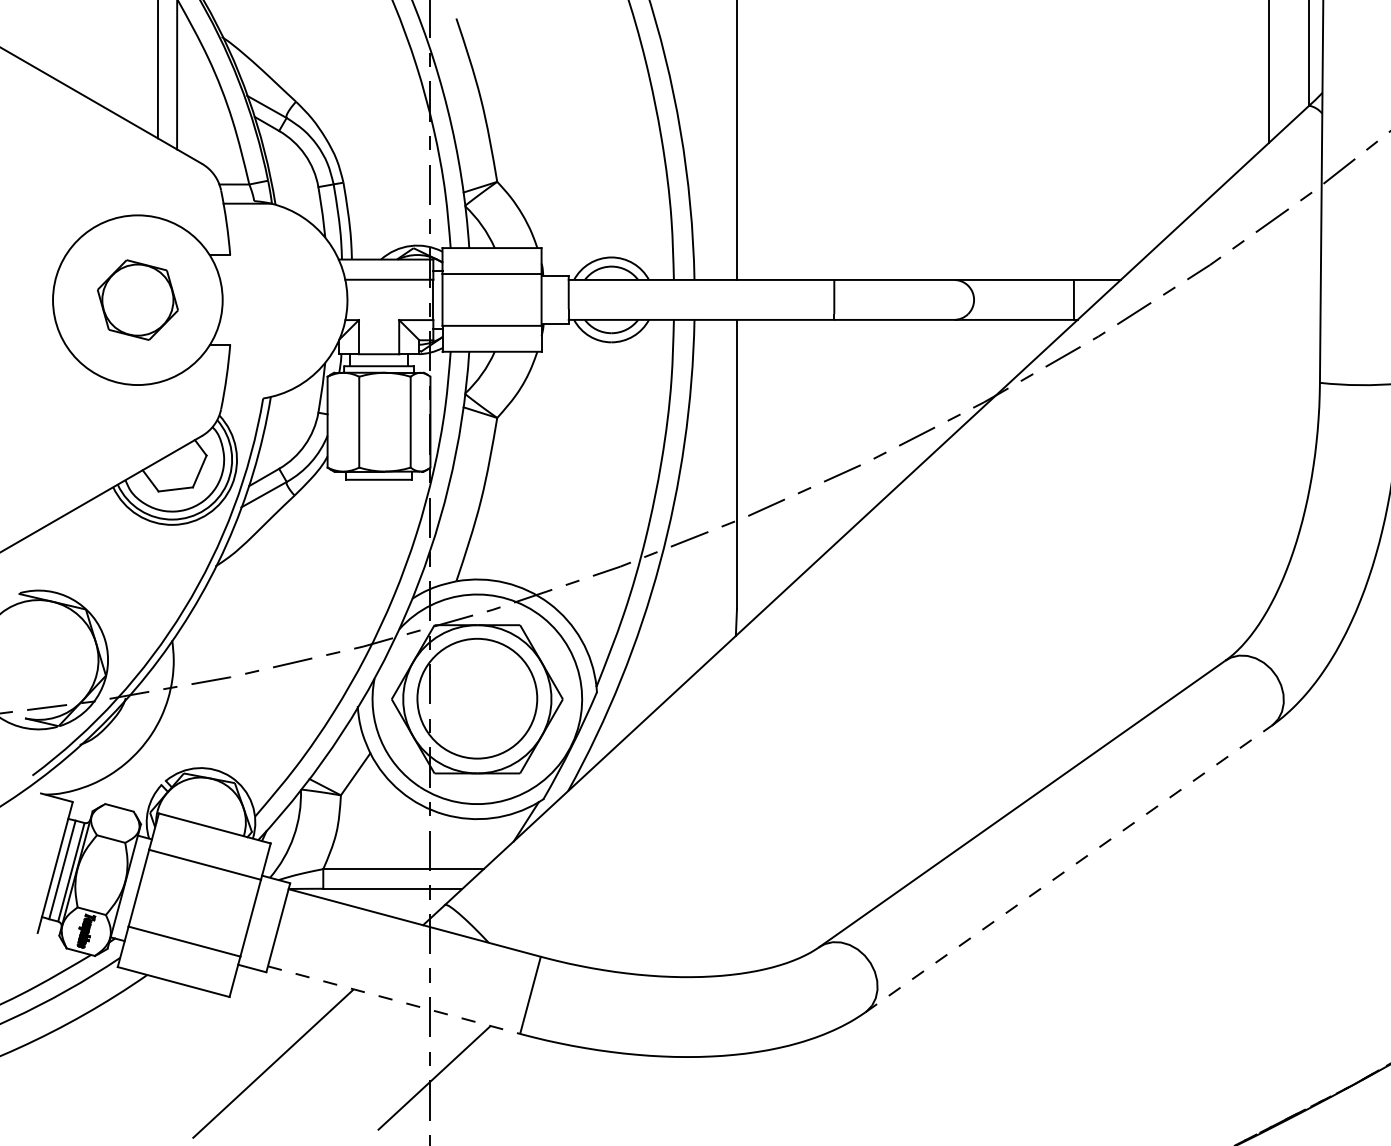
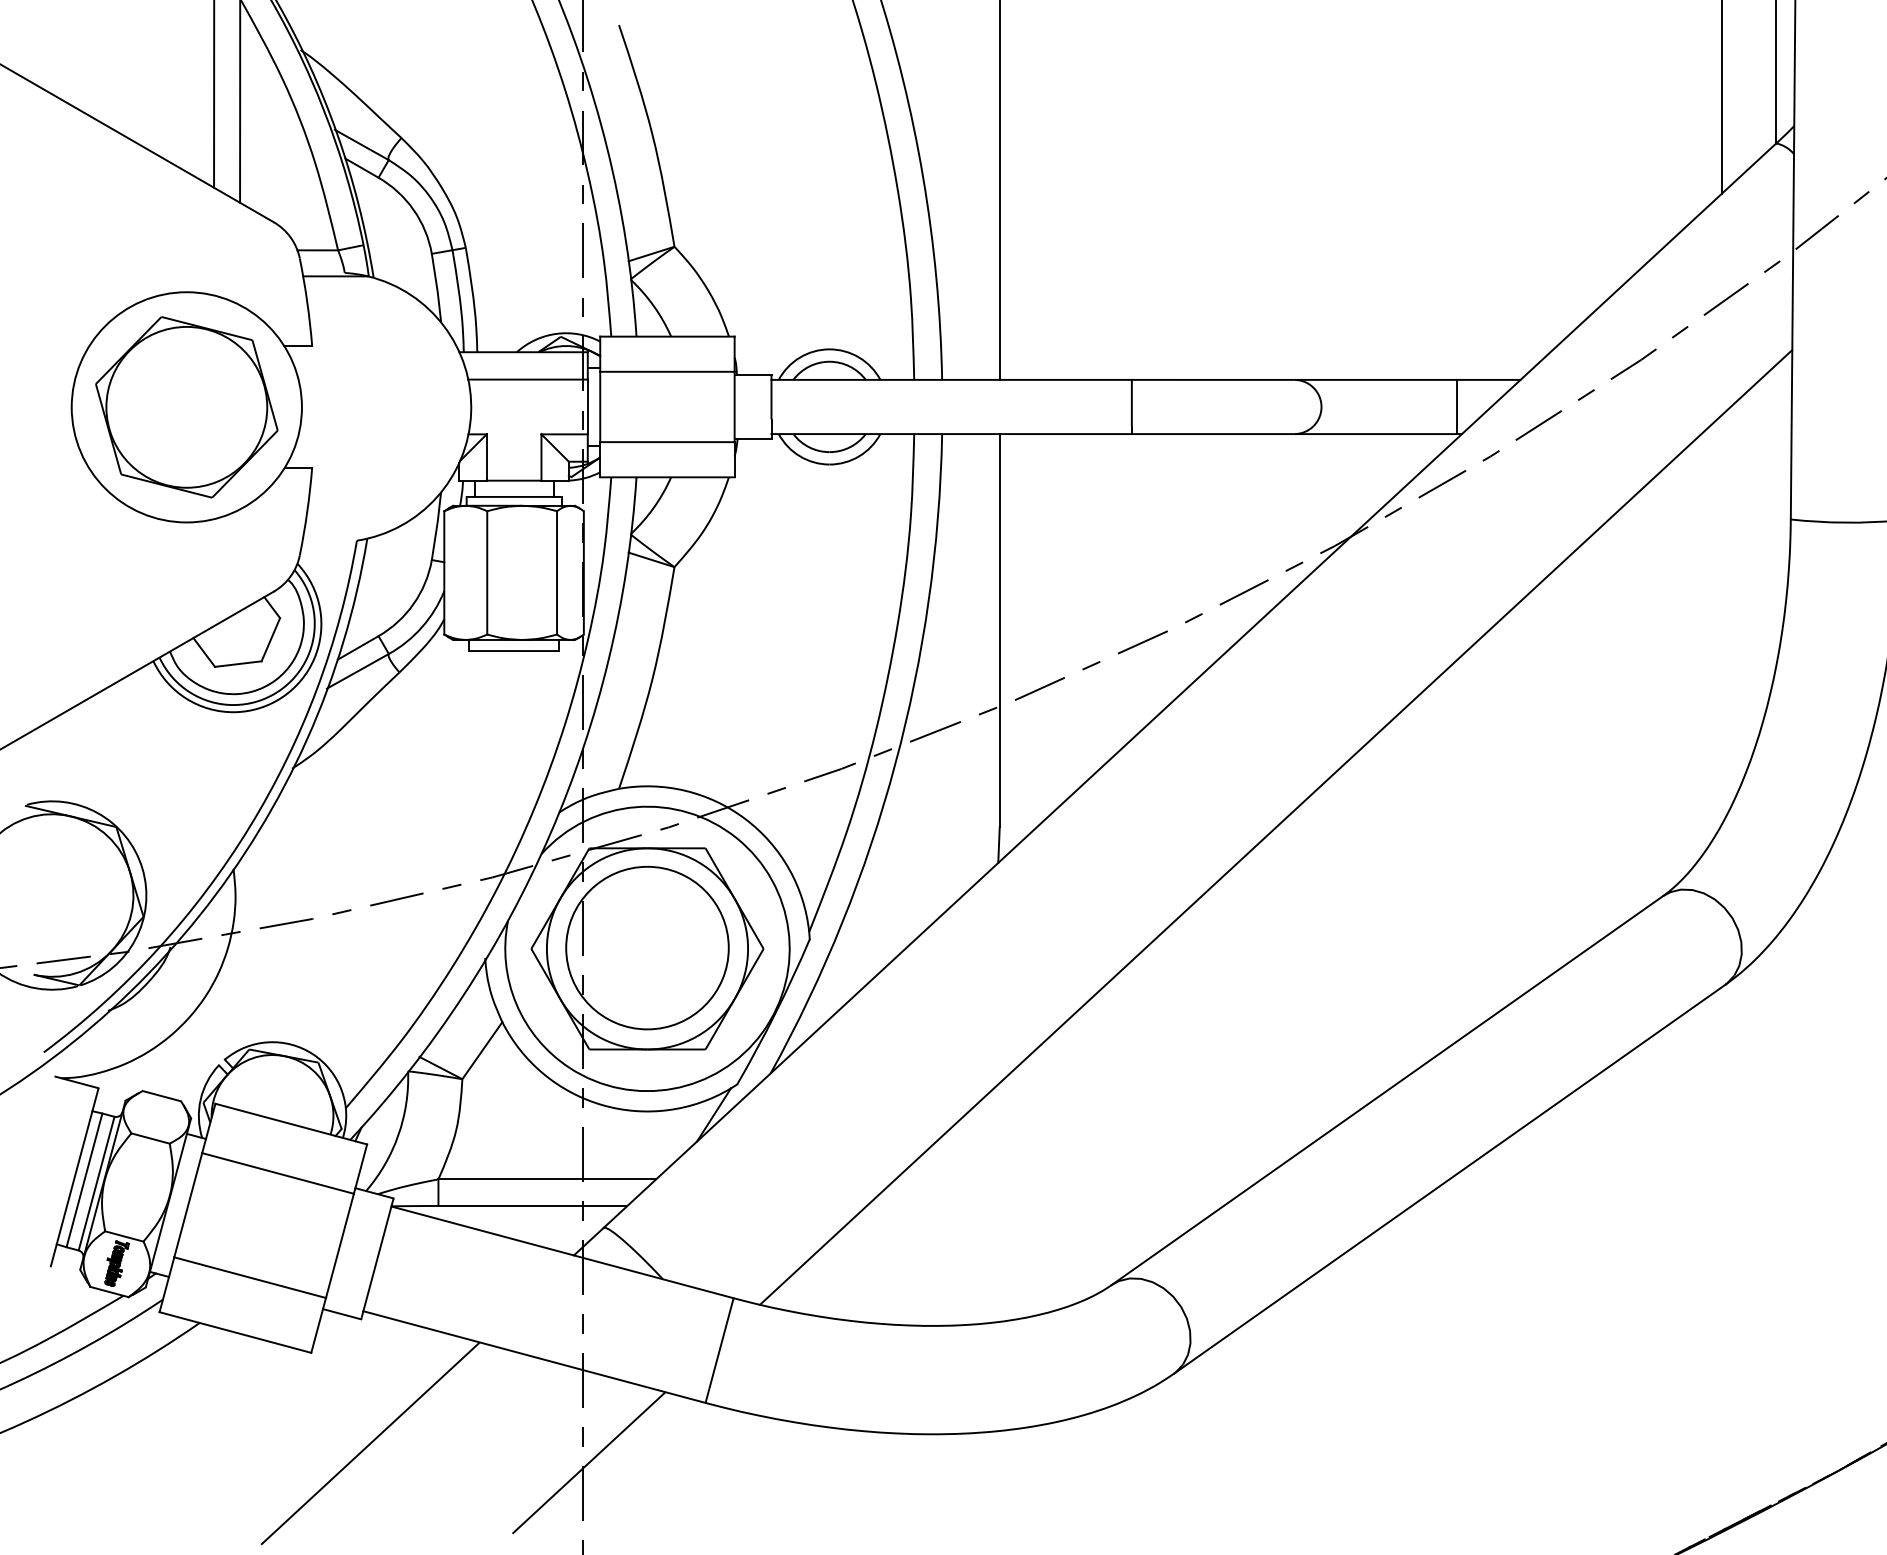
part: (137, 299) -> (186, 406), size x1.67
line: (940, 609) -> (1275, 827), added
line: (1068, 869) -> (1449, 1179), dashed -> solid
line: (394, 1000) -> (535, 1357), dashed -> solid

